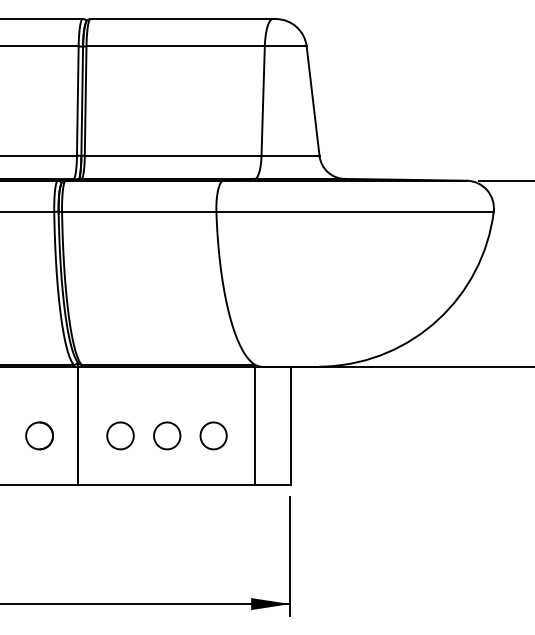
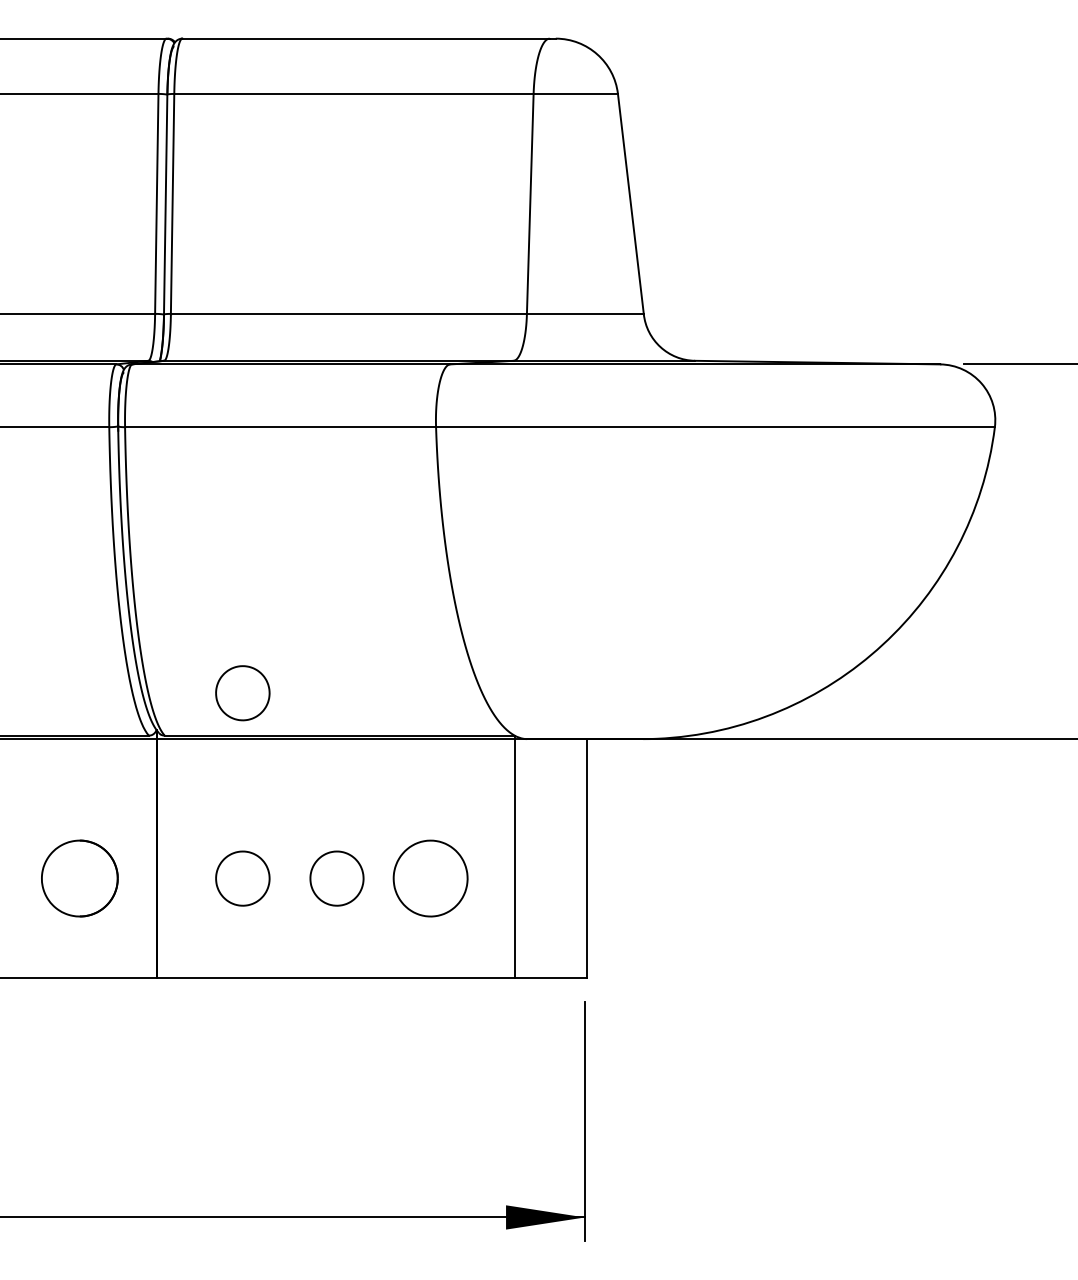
part: (120, 343) -> (242, 692), added
part: (39, 435) -> (79, 877), size x1.4
part: (213, 435) -> (430, 877), size x1.4

